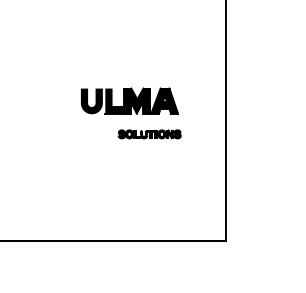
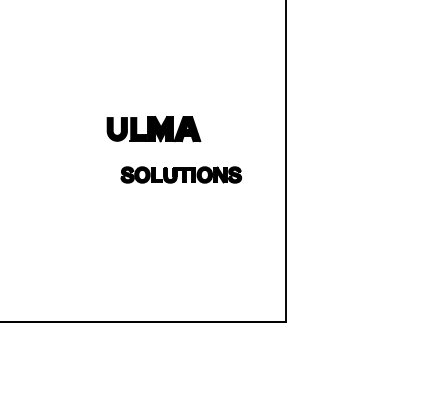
part: (129, 100) -> (153, 128), size x0.7
part: (149, 134) -> (180, 174), size x1.4

